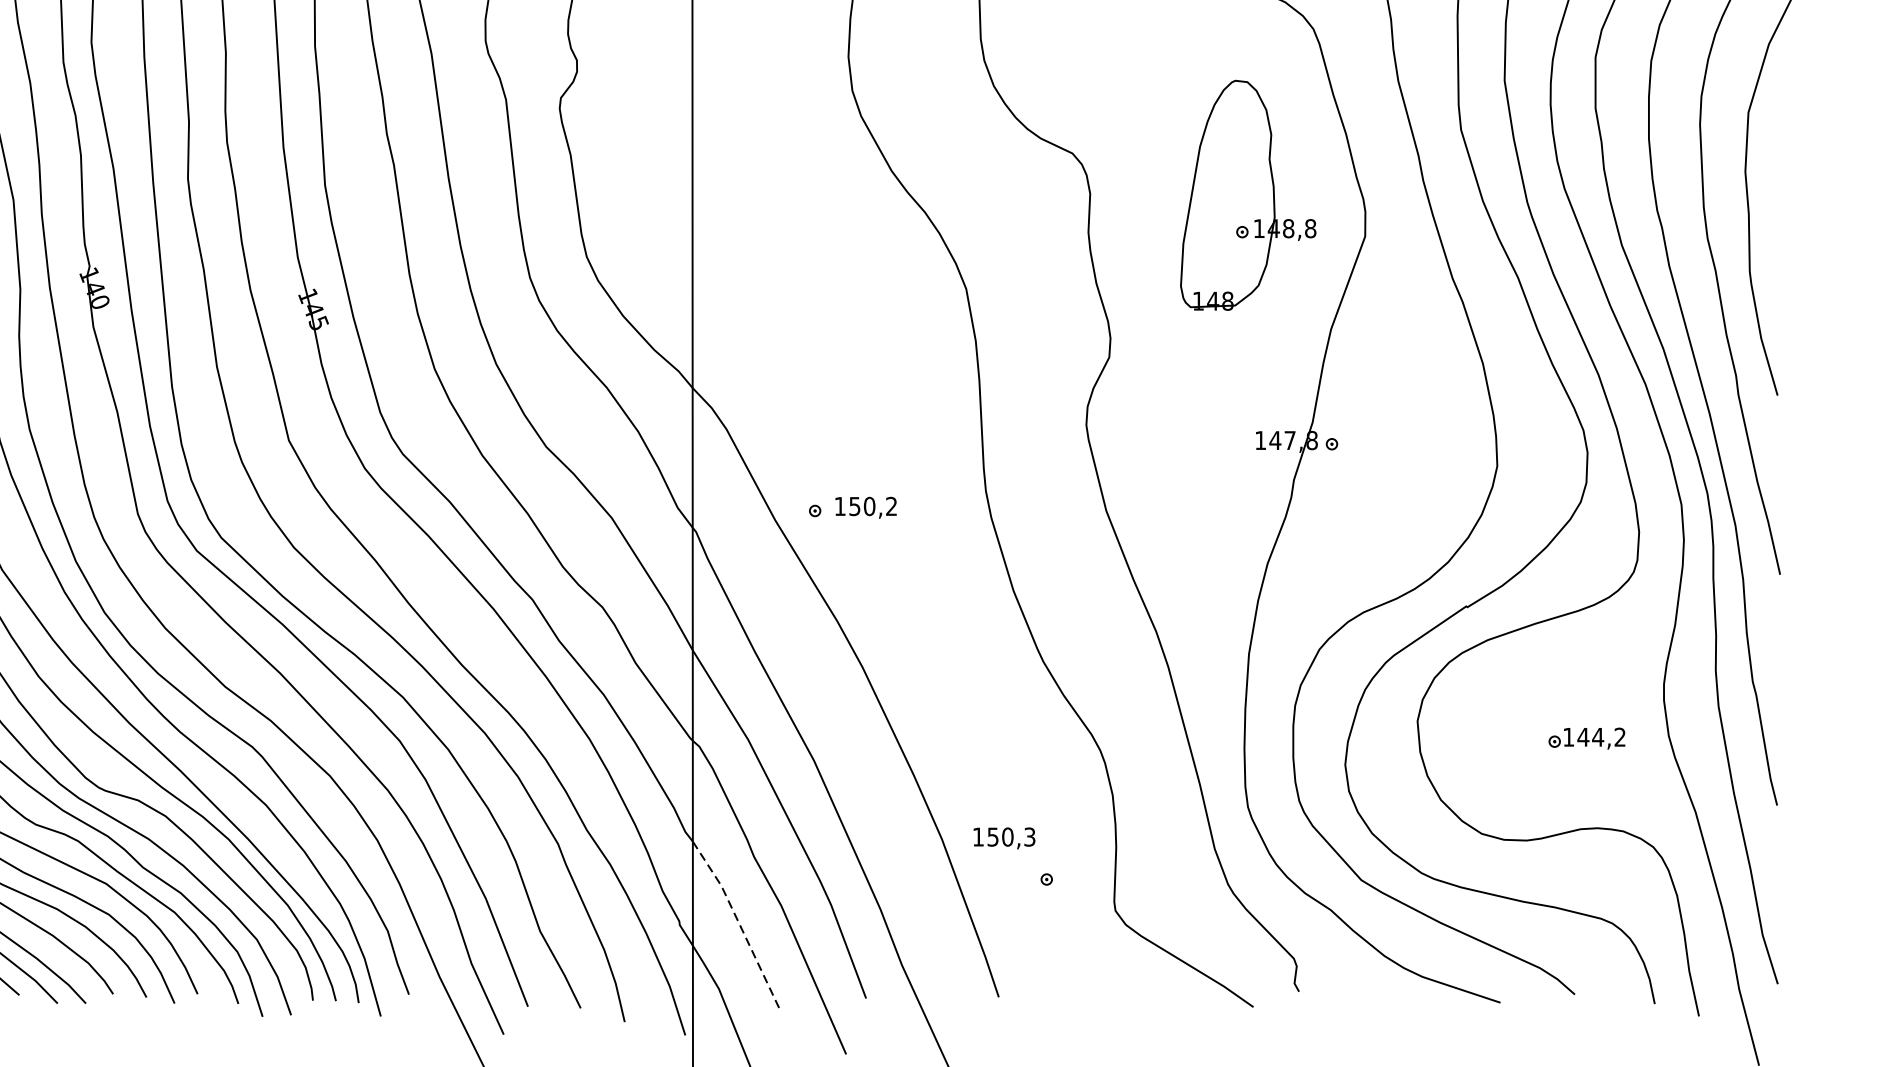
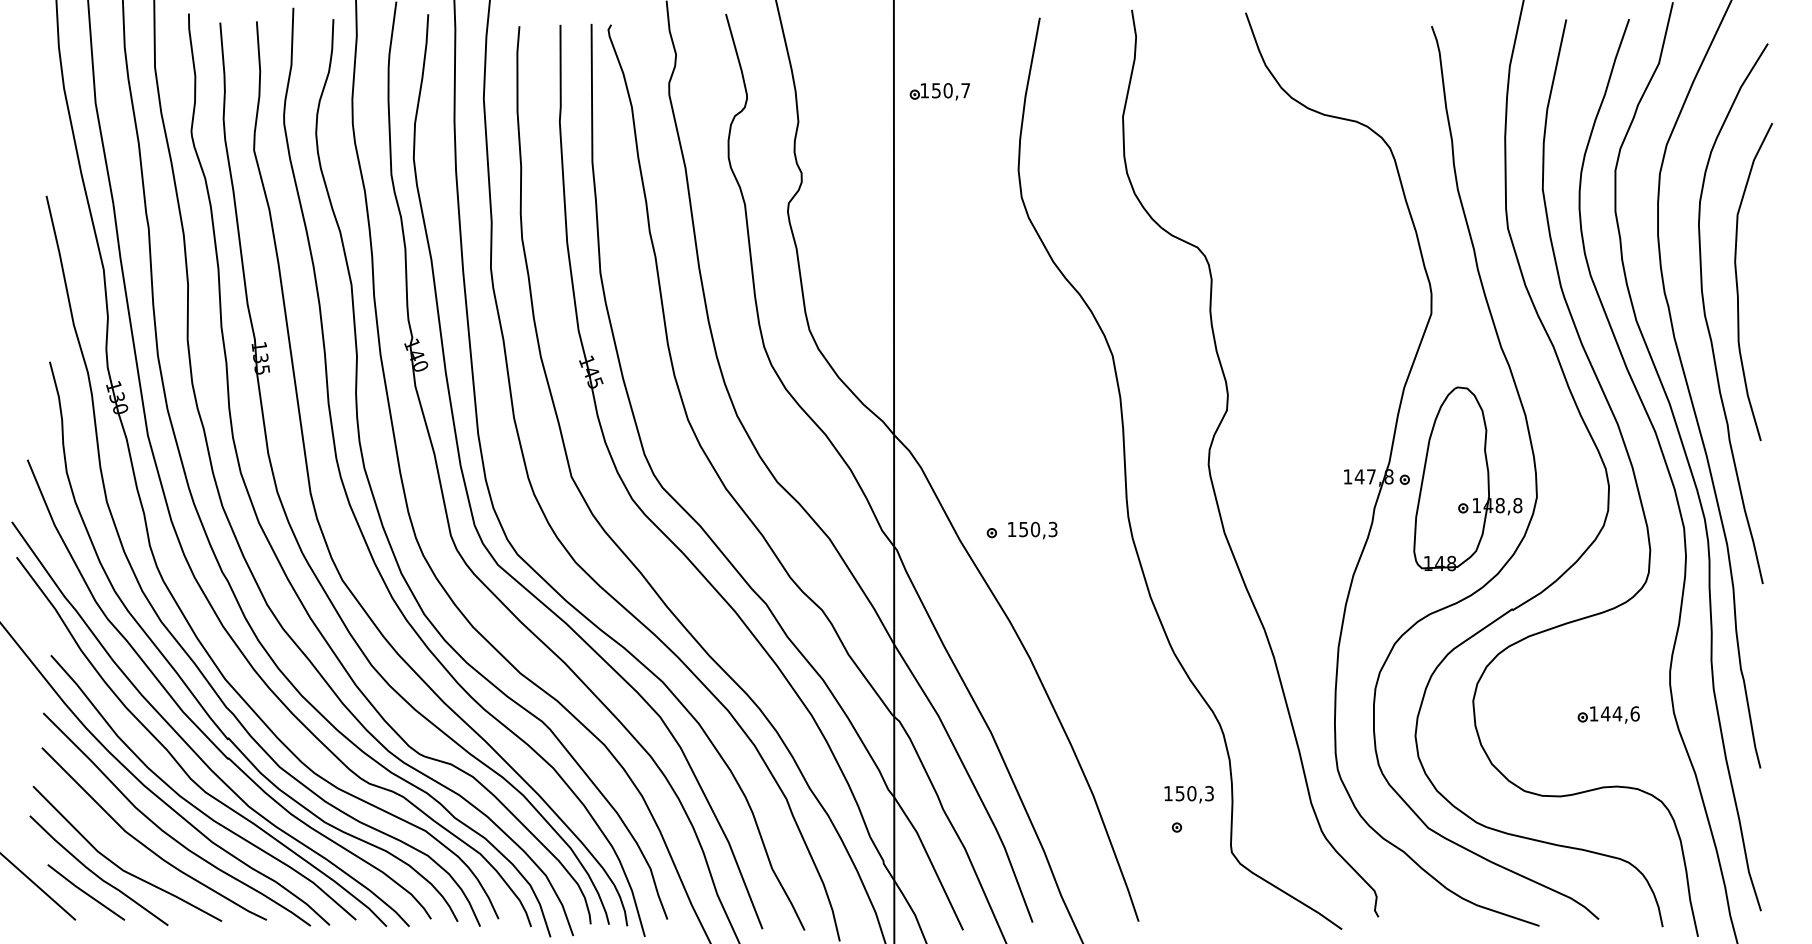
part: (1247, 194) -> (1467, 478), moved
text: (890, 506) -> (1052, 529), 150,2 -> 150,3
text: (1619, 736) -> (1634, 713), 144,2 -> 144,6
text: (1003, 838) -> (1188, 794), moved
line: (738, 923) -> (930, 862), dashed -> solid

